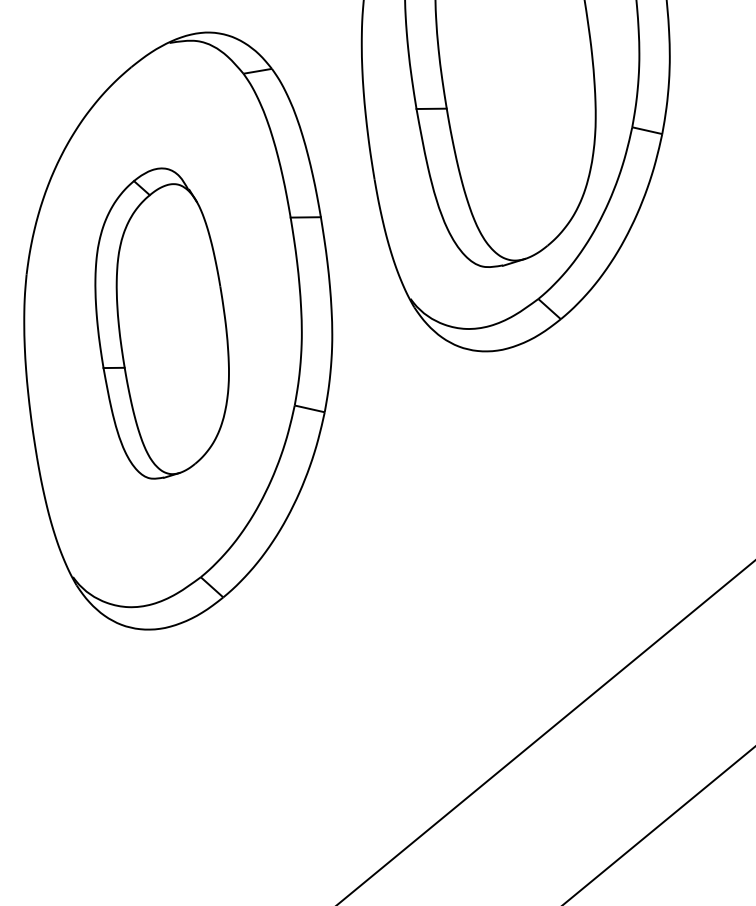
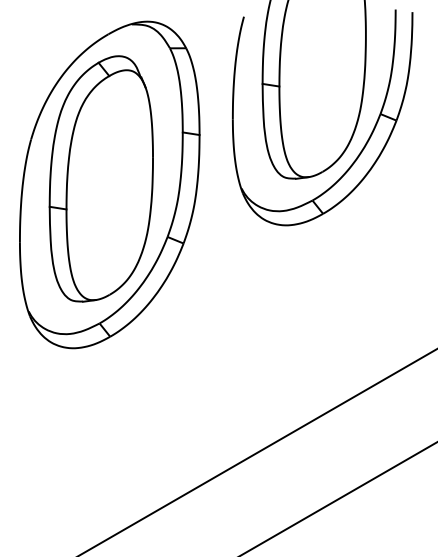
part: (159, 322) -> (100, 178), size x1.43

